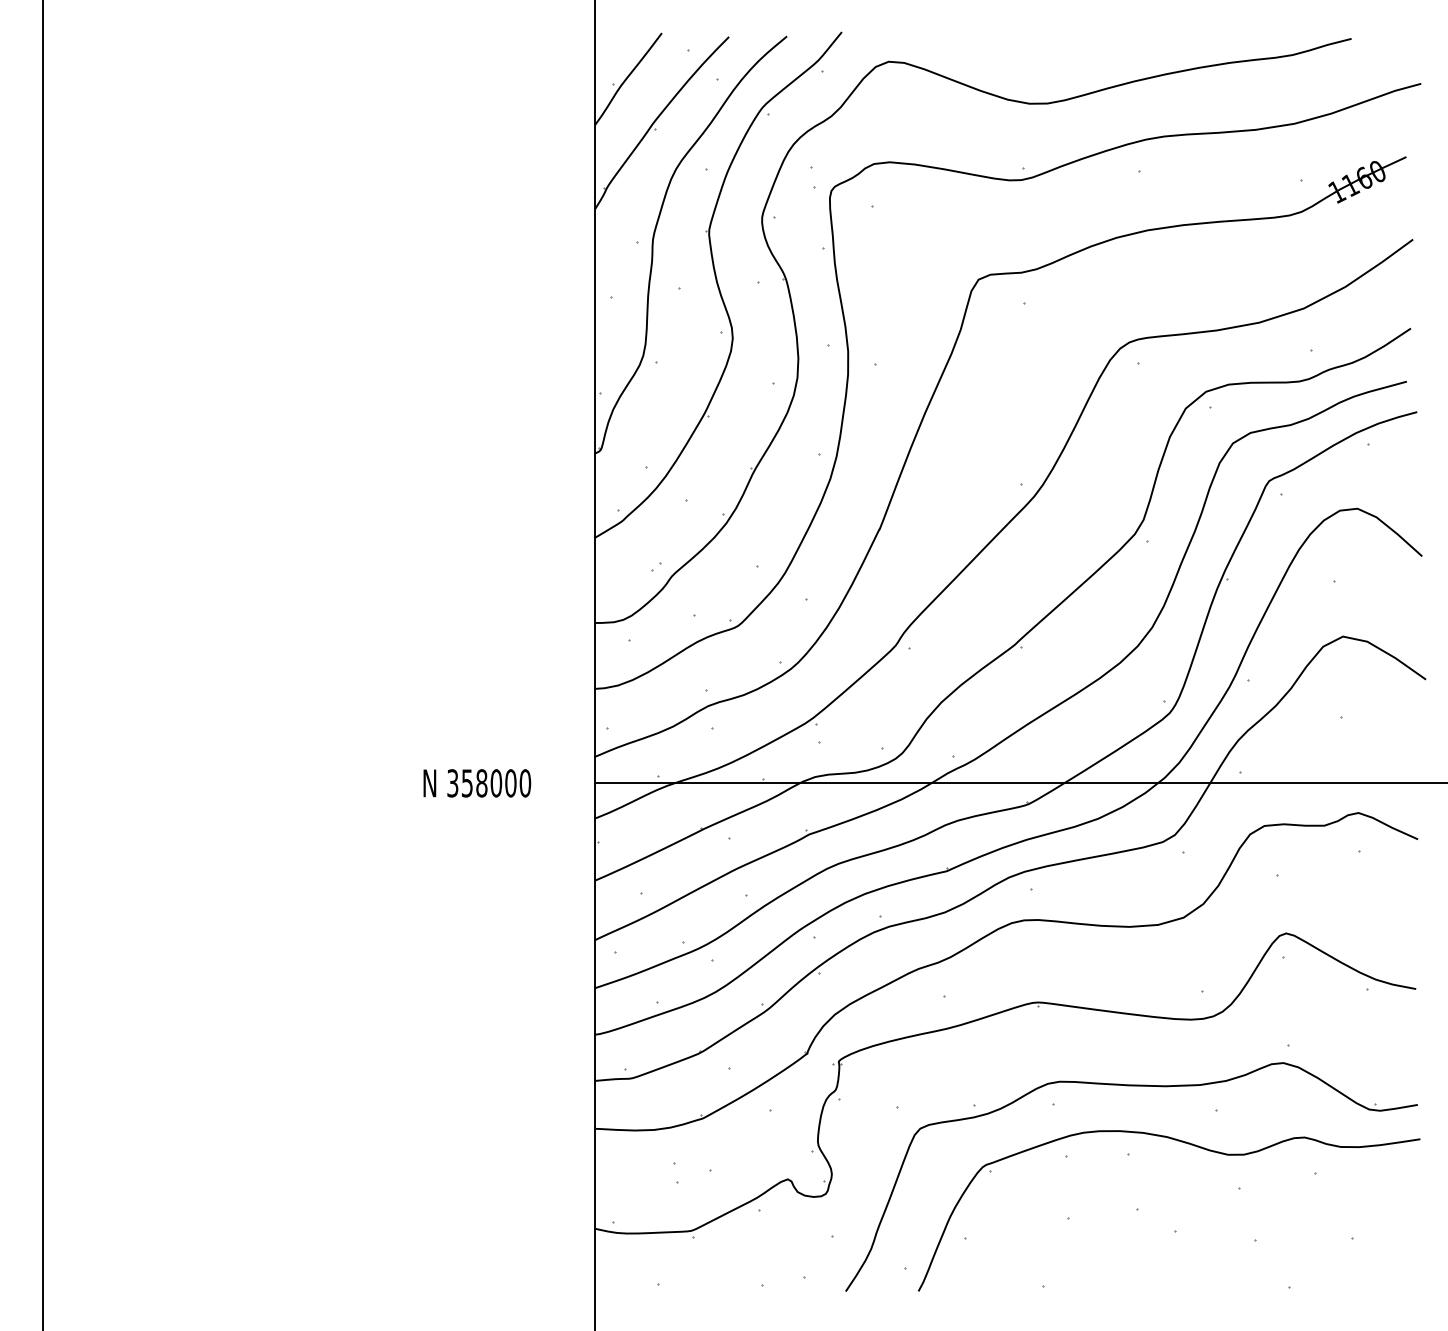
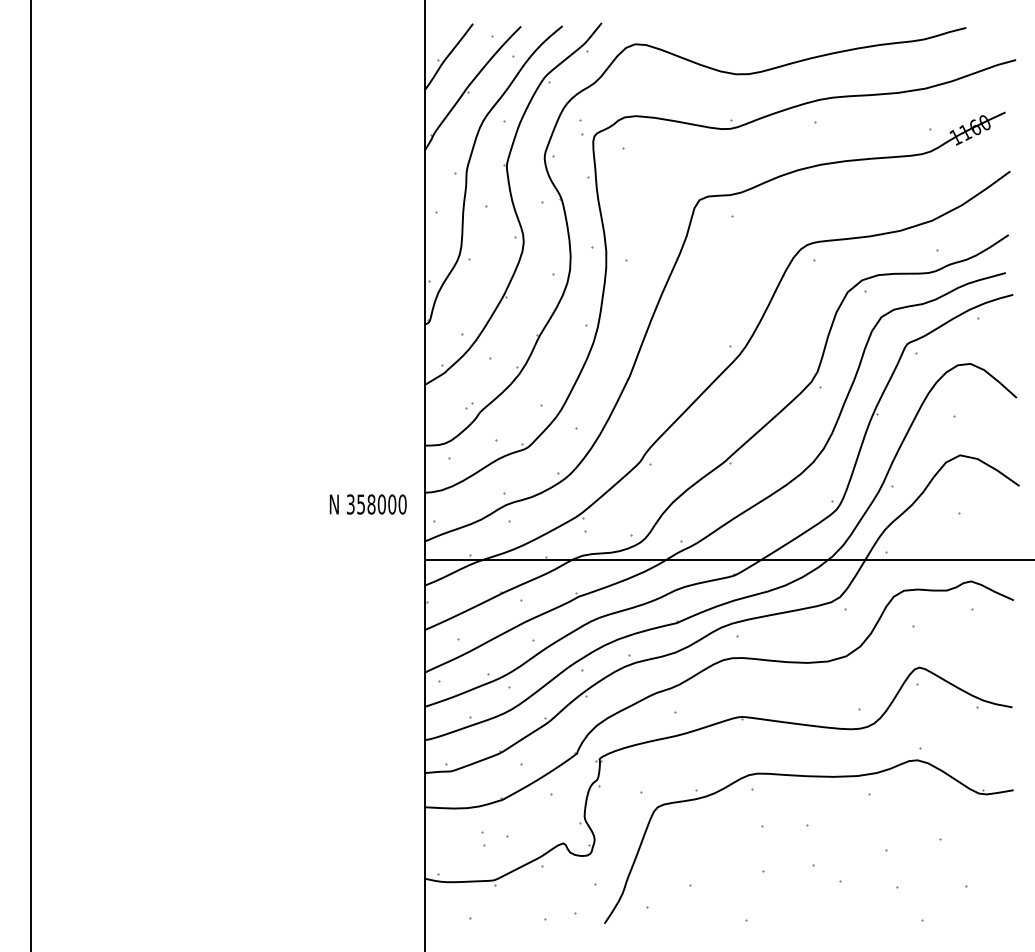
text: (477, 783) -> (368, 504), moved
part: (1191, 1145) -> (851, 819), removed

